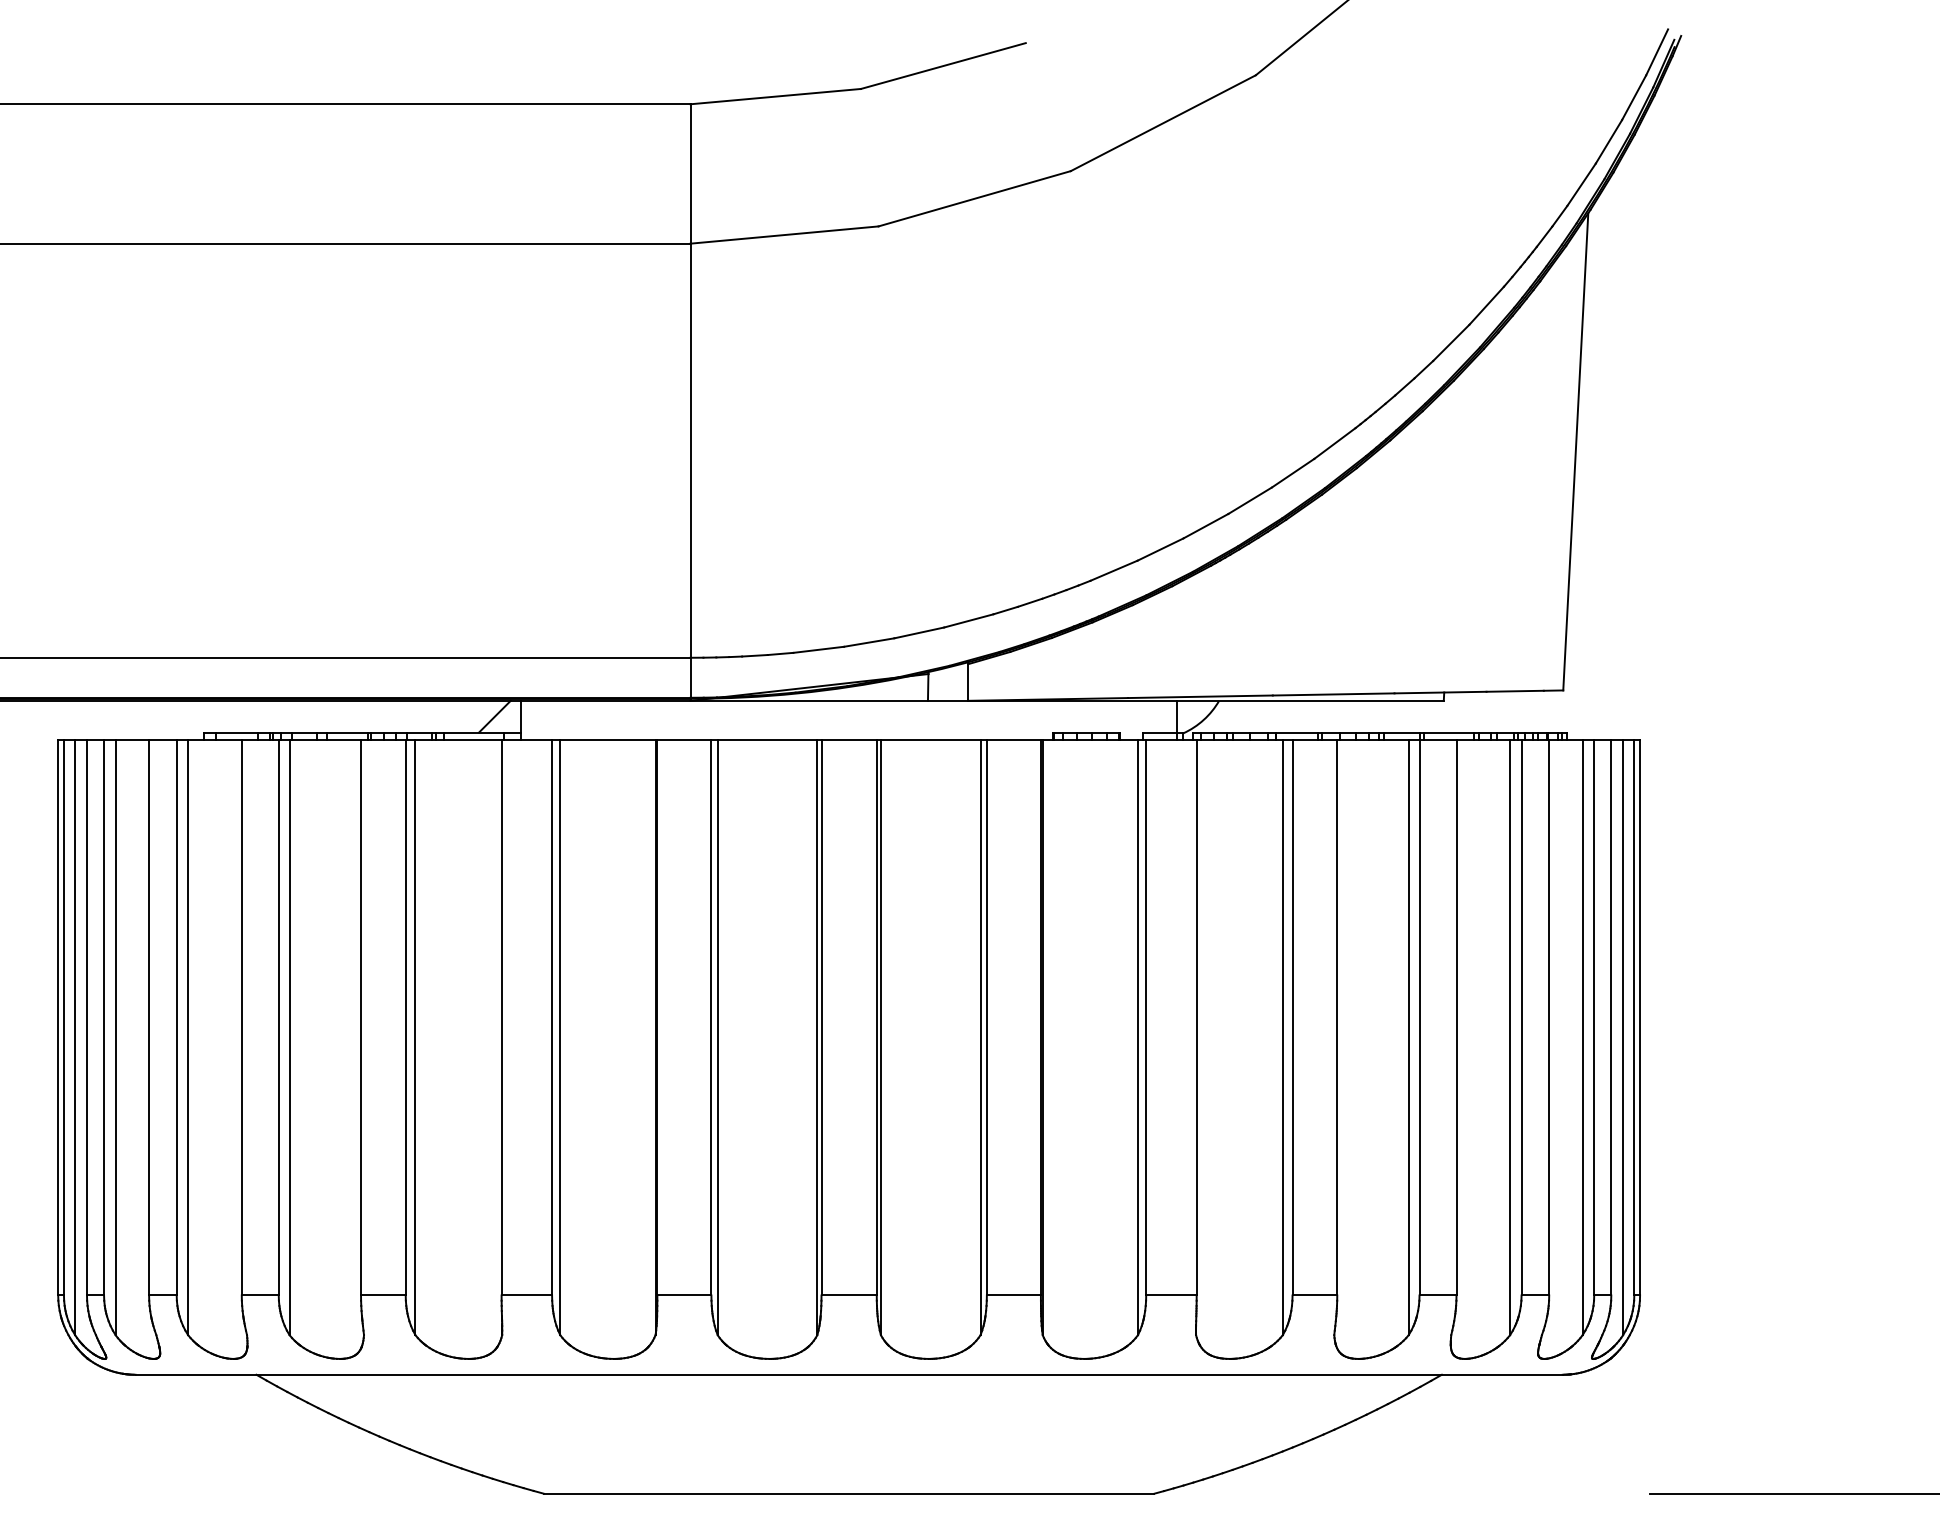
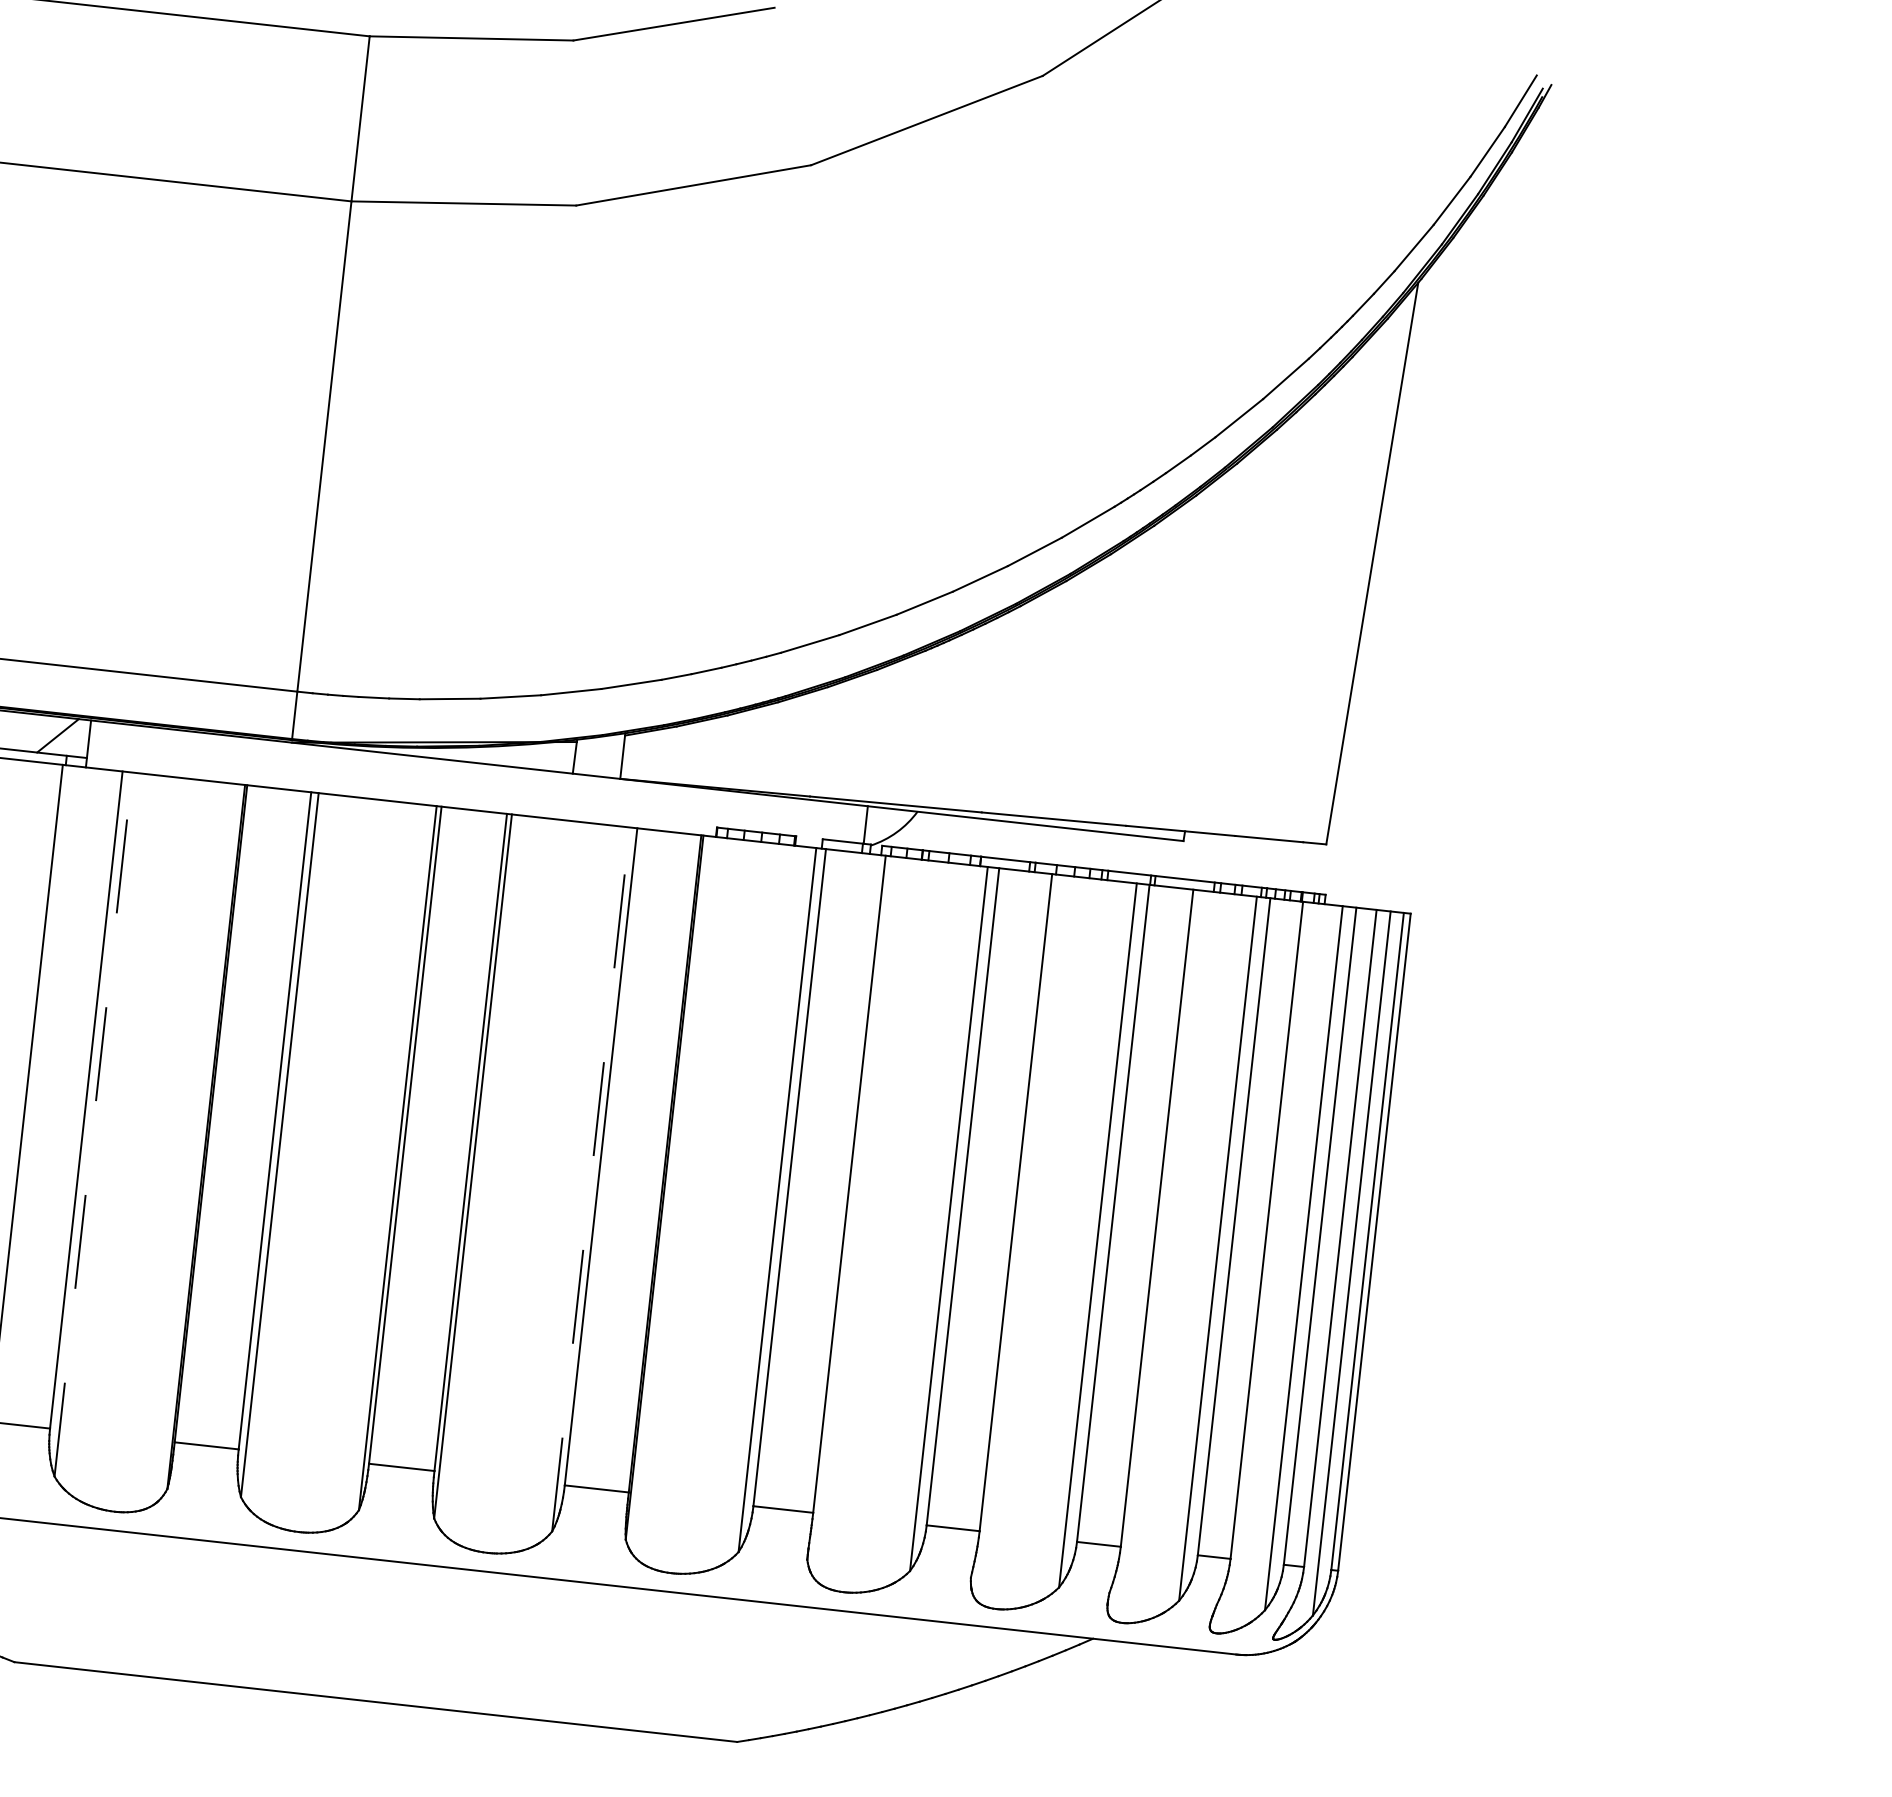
line: (560, 1037) -> (93, 1124), solid -> dashed
line: (980, 1037) -> (590, 1179), solid -> dashed

